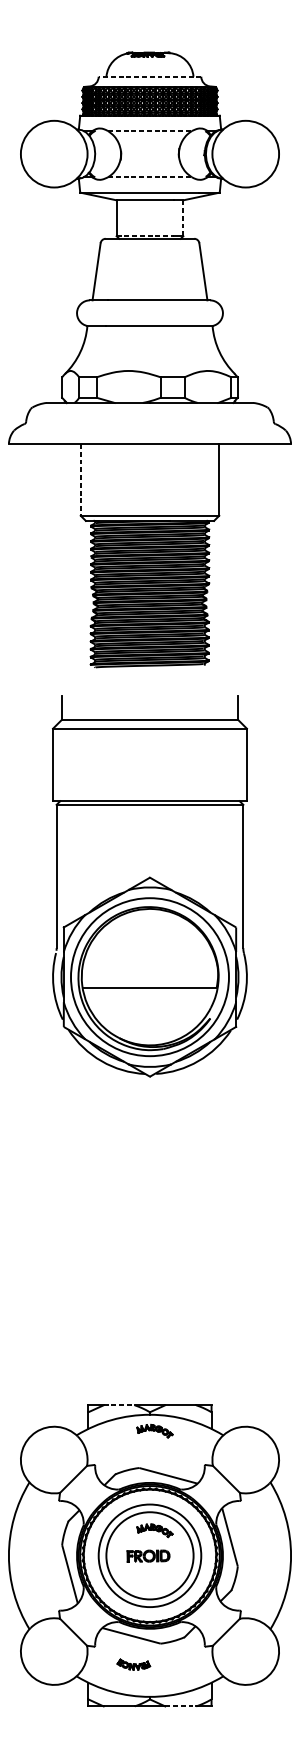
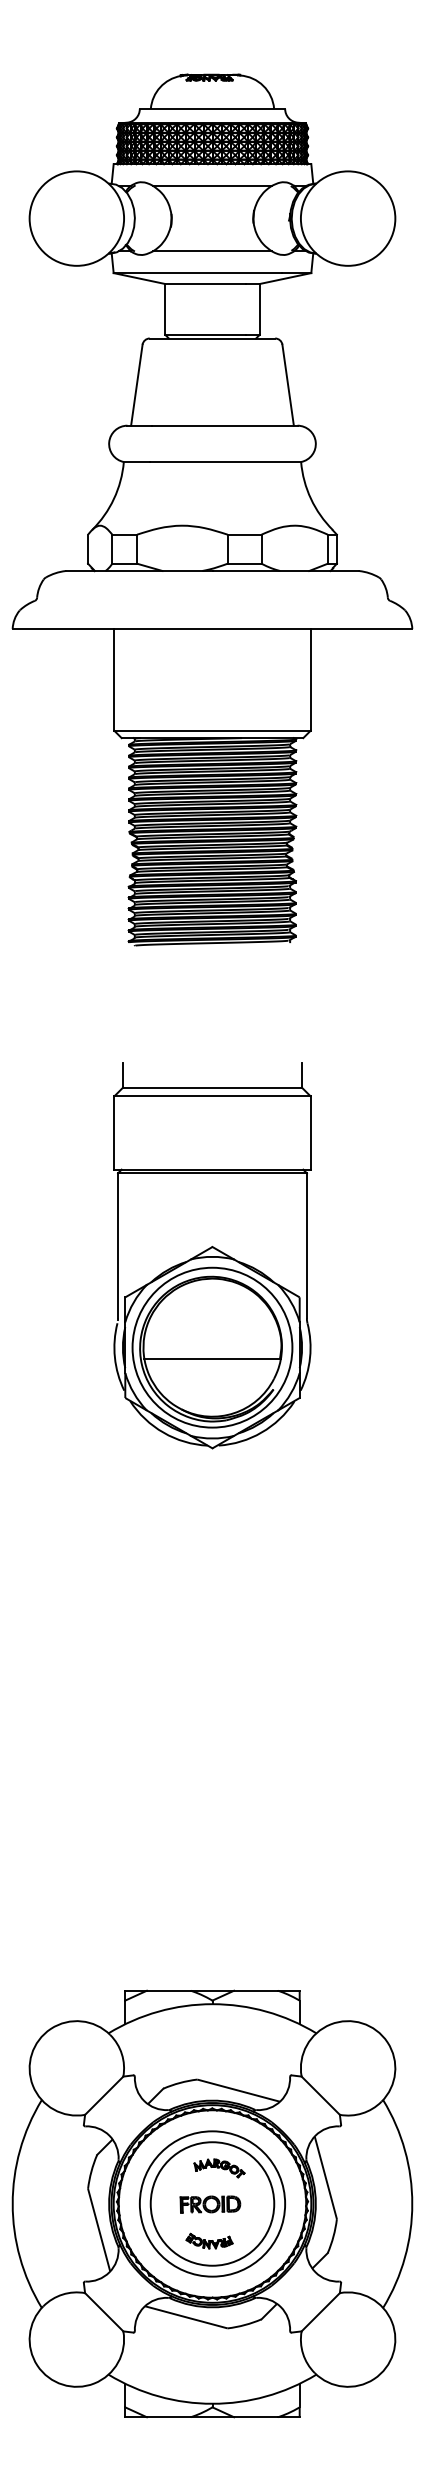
line: (150, 76) -> (212, 108), dashed -> solid
line: (150, 130) -> (212, 185), dashed -> solid
line: (150, 177) -> (212, 251), dashed -> solid
line: (183, 217) -> (259, 308), dashed -> solid
line: (145, 235) -> (206, 334), dashed -> solid
line: (80, 479) -> (114, 679), dashed -> solid
part: (150, 886) -> (212, 1255), size x0.71
line: (119, 1405) -> (169, 1990), dashed -> solid
part: (154, 1431) -> (219, 2027), removed
part: (133, 1664) -> (209, 2240), moved
line: (181, 1706) -> (256, 2417), dashed -> solid

